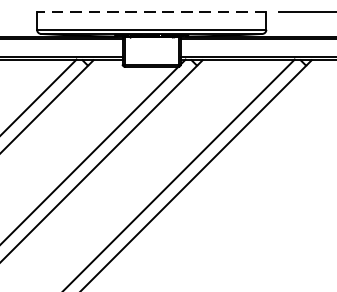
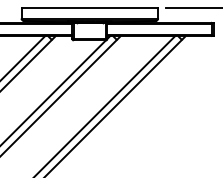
line: (151, 11) -> (89, 7), dashed -> solid

